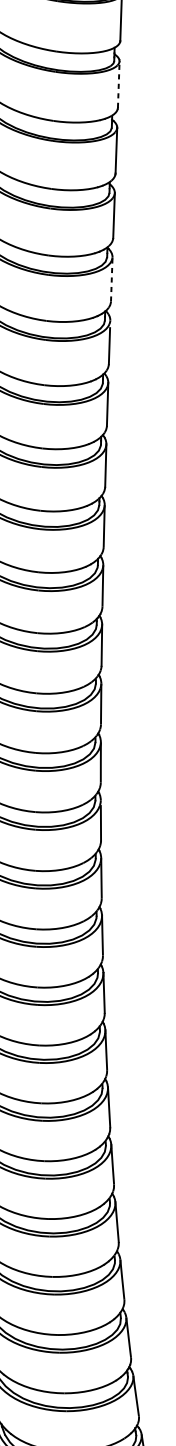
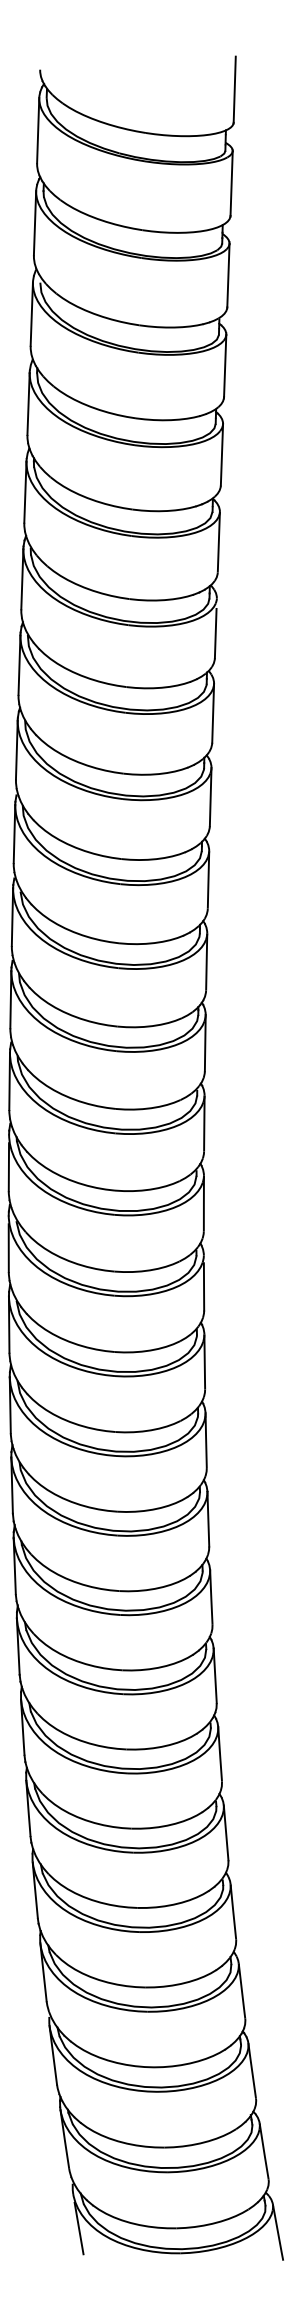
line: (118, 84) -> (228, 275), dashed -> solid
line: (111, 278) -> (218, 541), dashed -> solid

